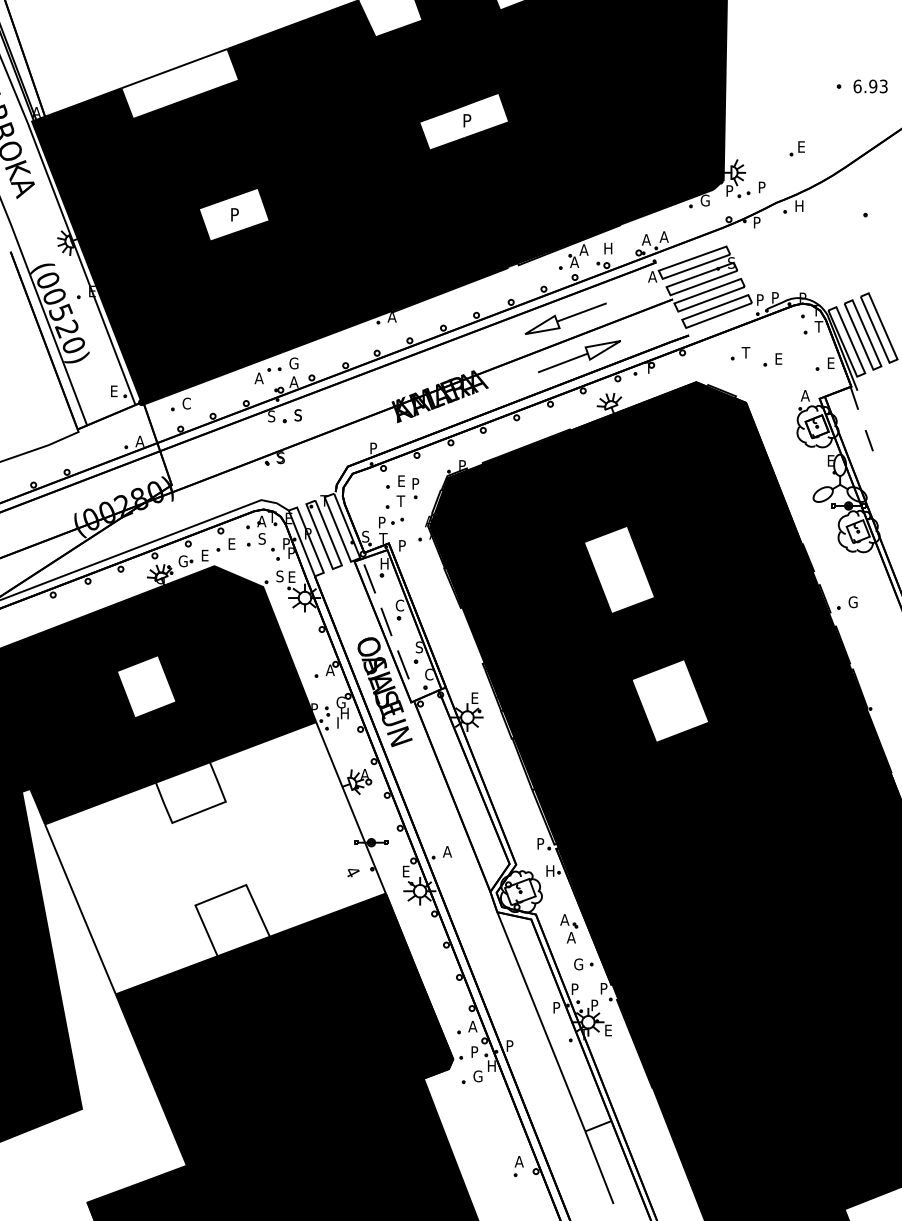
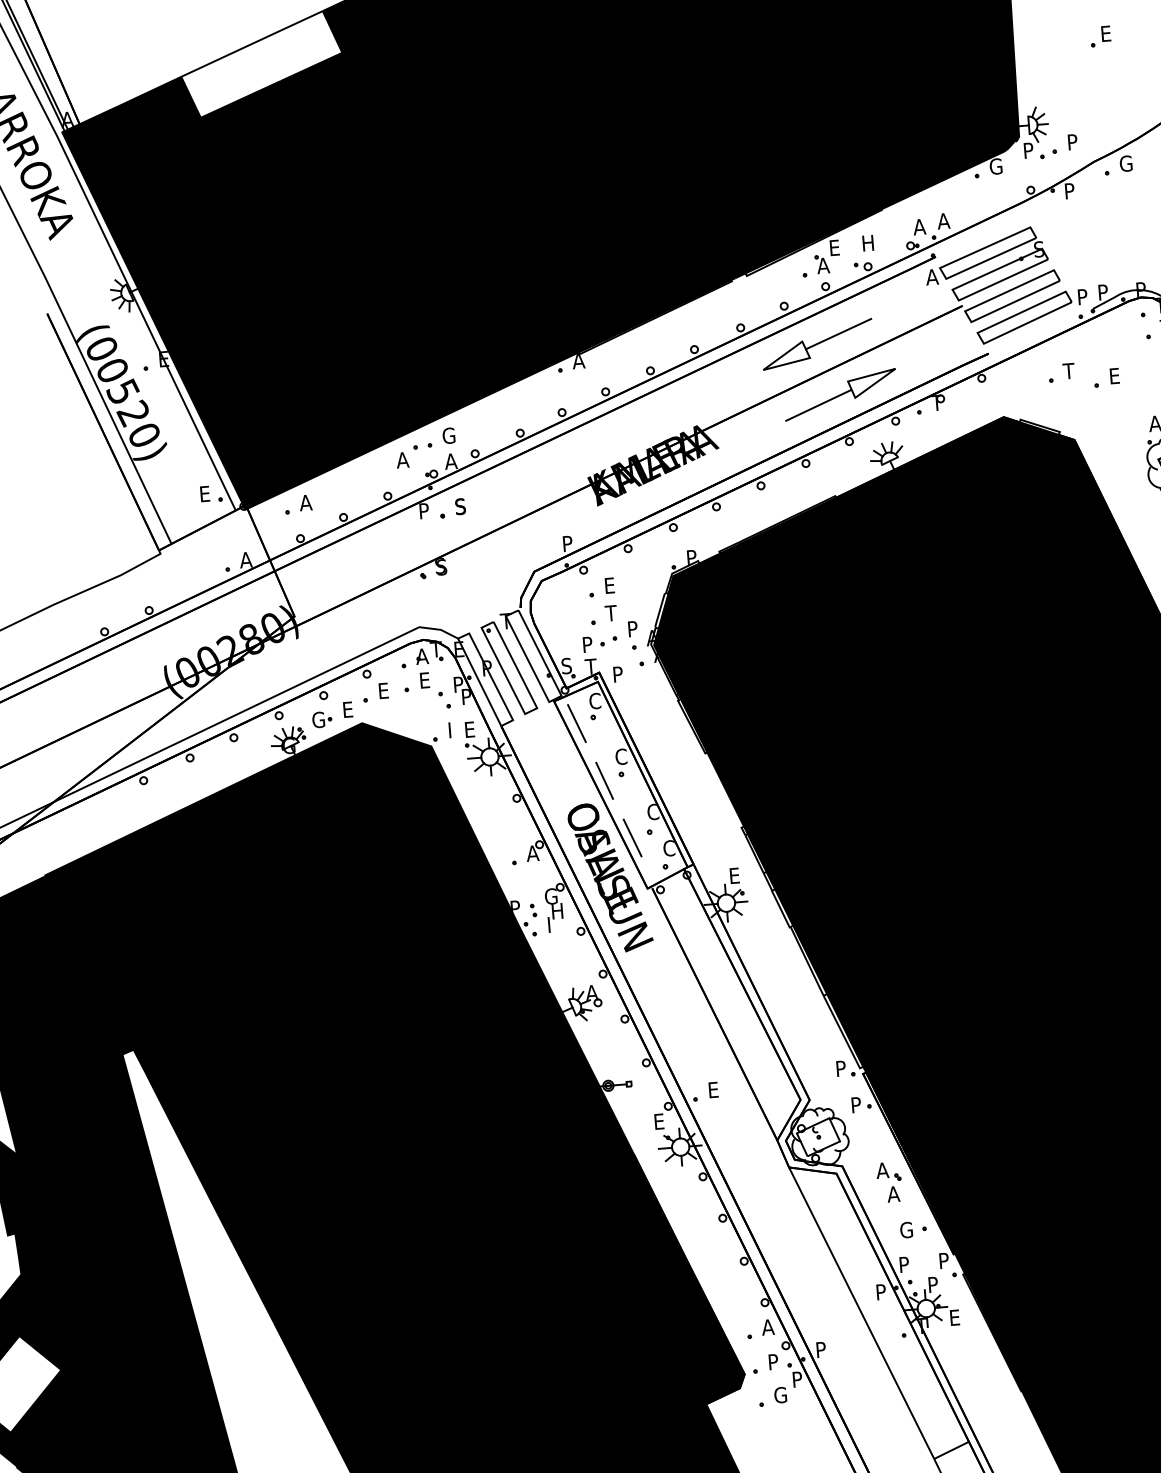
fill: (464, 121) -> (656, 84), added
part: (796, 148) -> (1099, 36), moved
text: (799, 205) -> (1126, 162), H -> G
fill: (233, 214) -> (349, 237), added
text: (583, 249) -> (834, 247), A -> E
text: (186, 403) -> (305, 502), C -> A
text: (271, 416) -> (423, 511), S -> P
part: (415, 488) -> (633, 635), moved
text: (261, 538) -> (423, 679), S -> E
text: (384, 563) -> (595, 700), H -> C
fill: (619, 569) -> (919, 682), added
text: (279, 576) -> (452, 730), S -> I
text: (419, 647) -> (652, 812), S -> C
fill: (146, 686) -> (281, 896), added
fill: (670, 700) -> (1003, 857), added
text: (446, 851) -> (712, 1089), A -> E
fill: (215, 858) -> (395, 1124), added
text: (550, 870) -> (857, 1104), H -> P
text: (492, 1065) -> (799, 1378), H -> P

